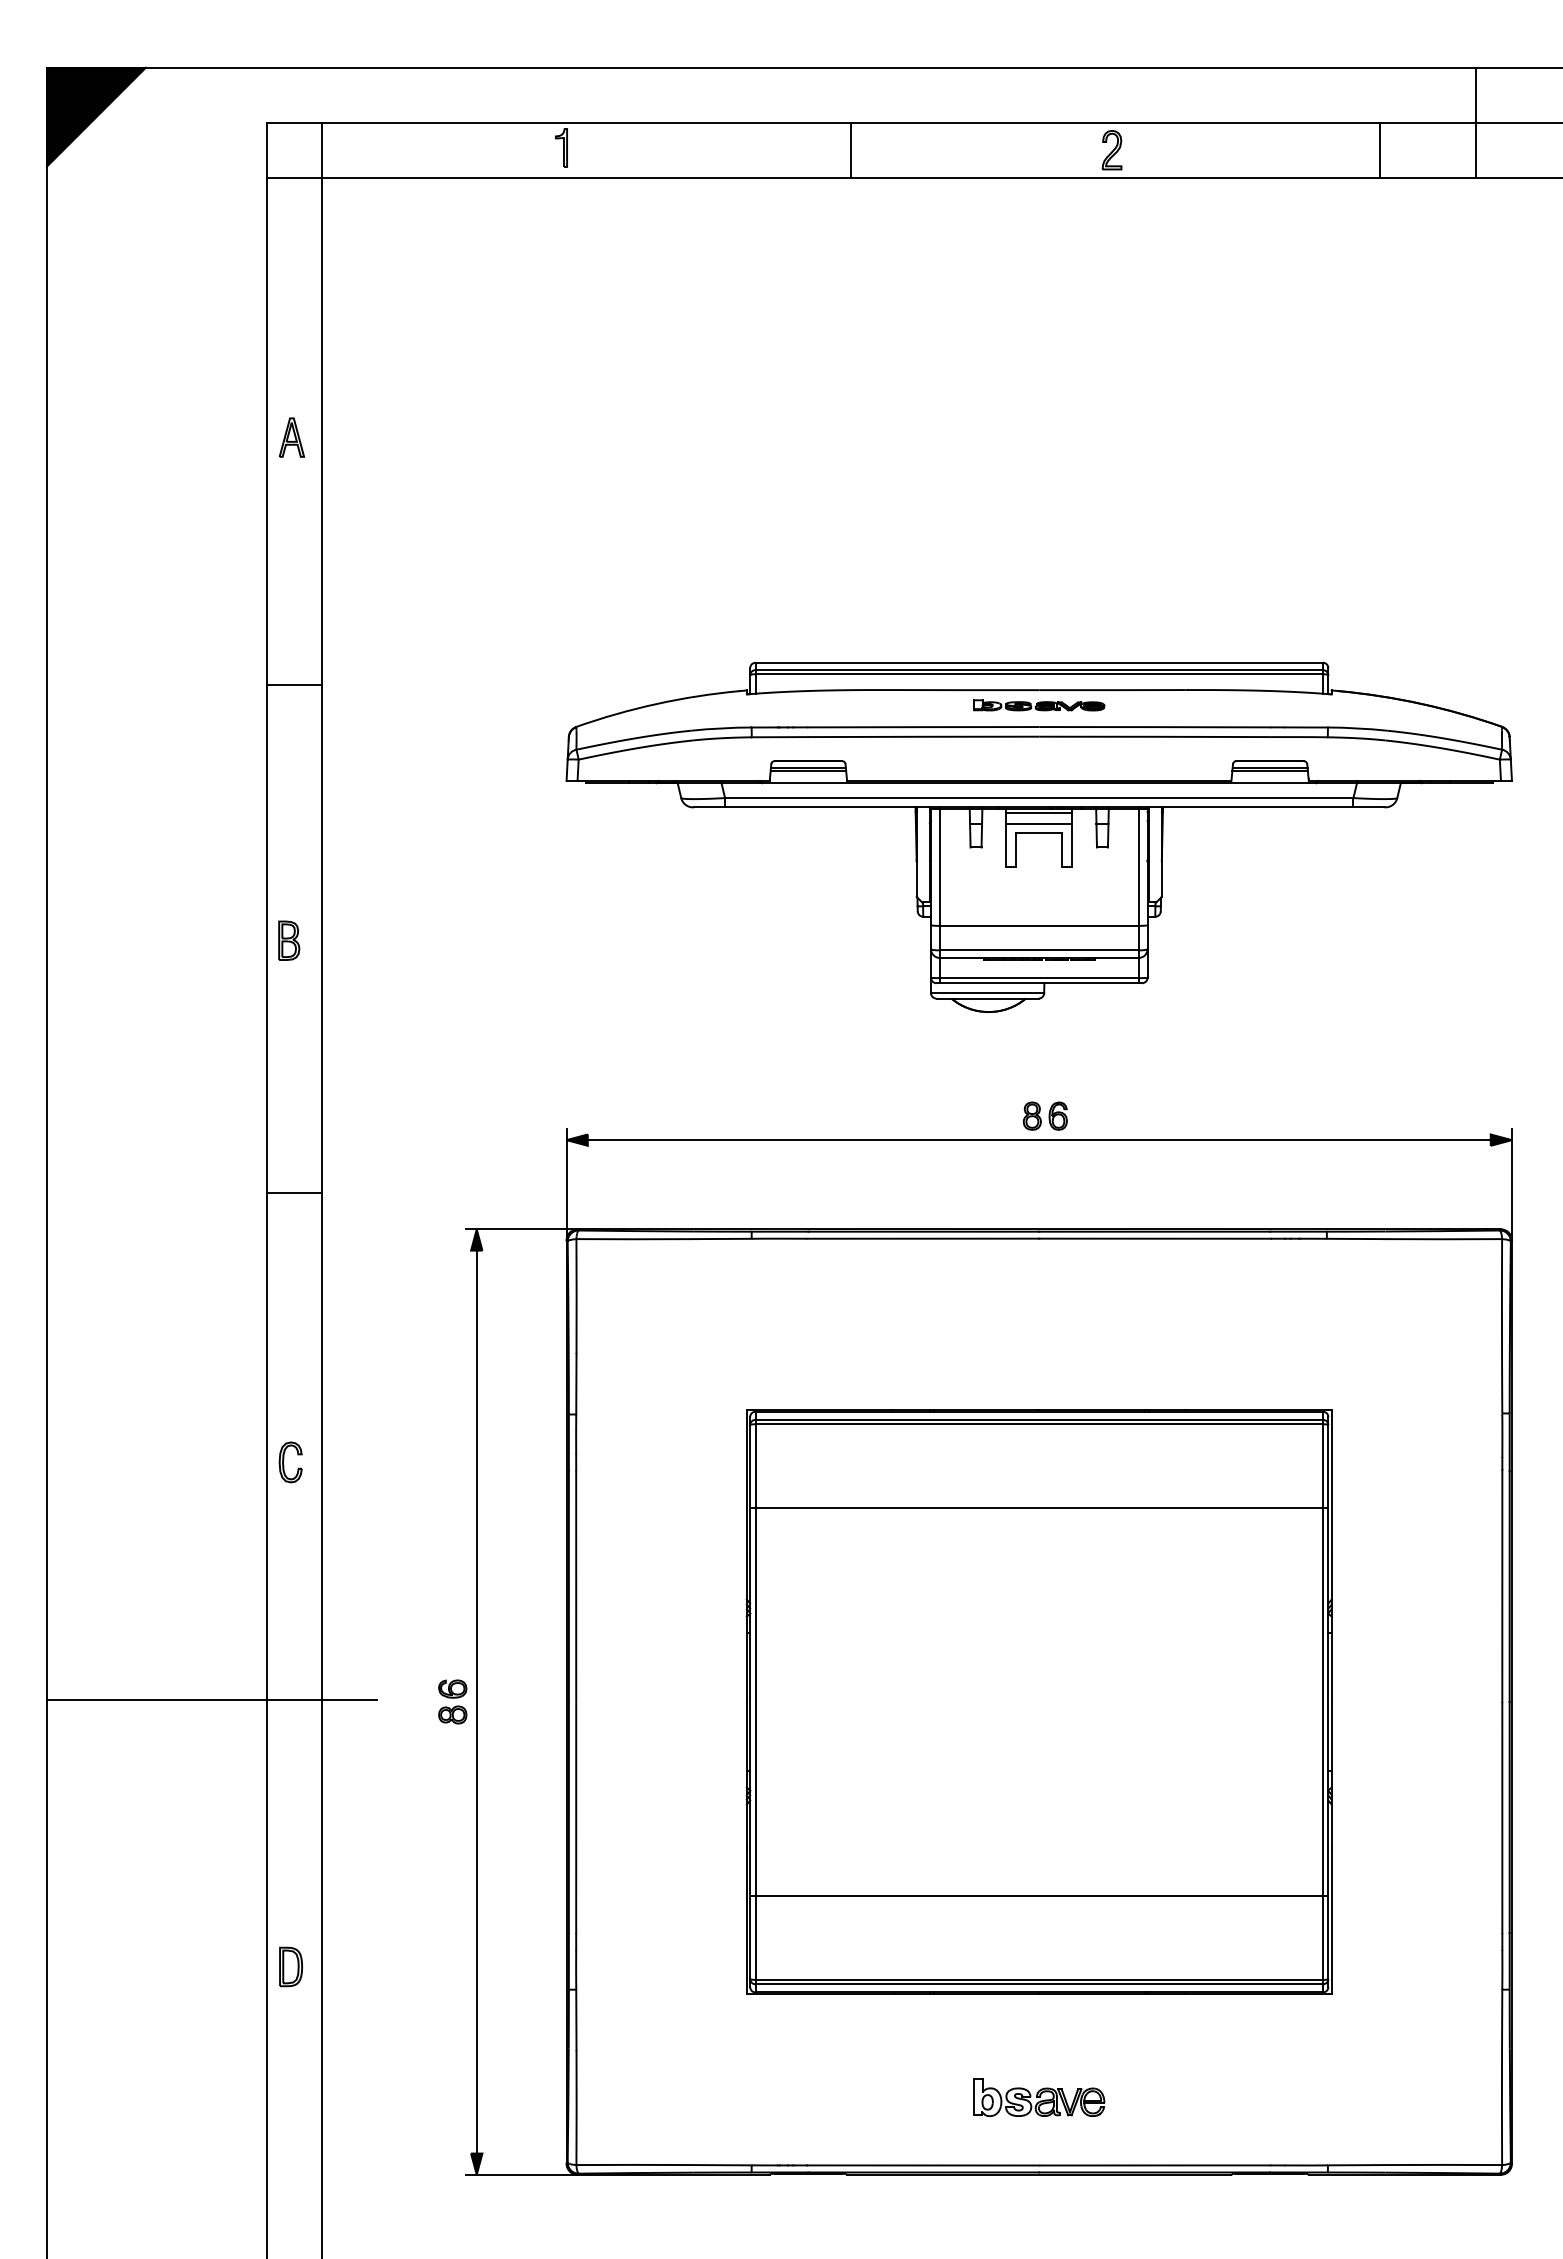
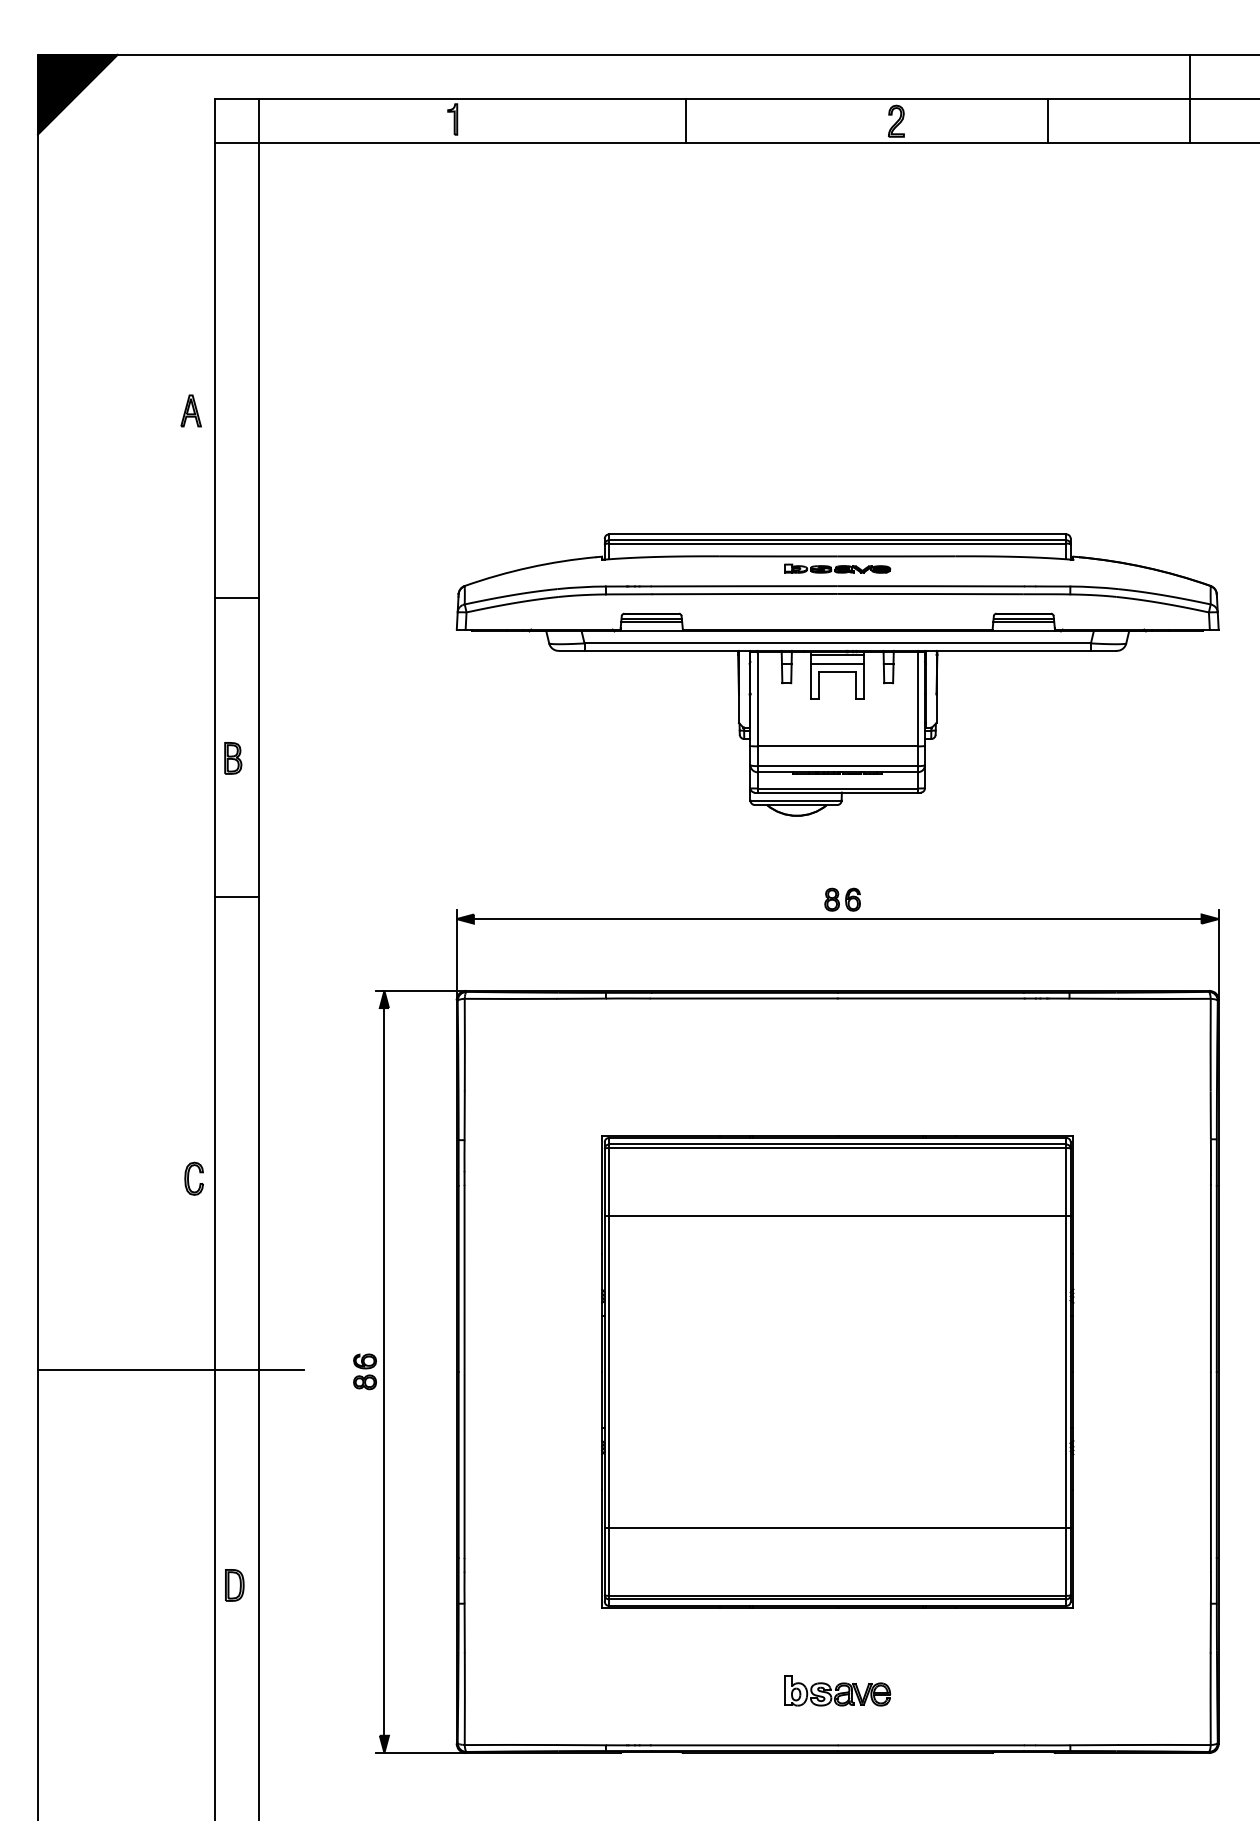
line: (1379, 149) -> (1048, 120), moved
part: (292, 437) -> (191, 410), moved
line: (293, 685) -> (236, 598), moved
line: (293, 1192) -> (236, 896), moved
part: (284, 1459) -> (189, 1176), moved

